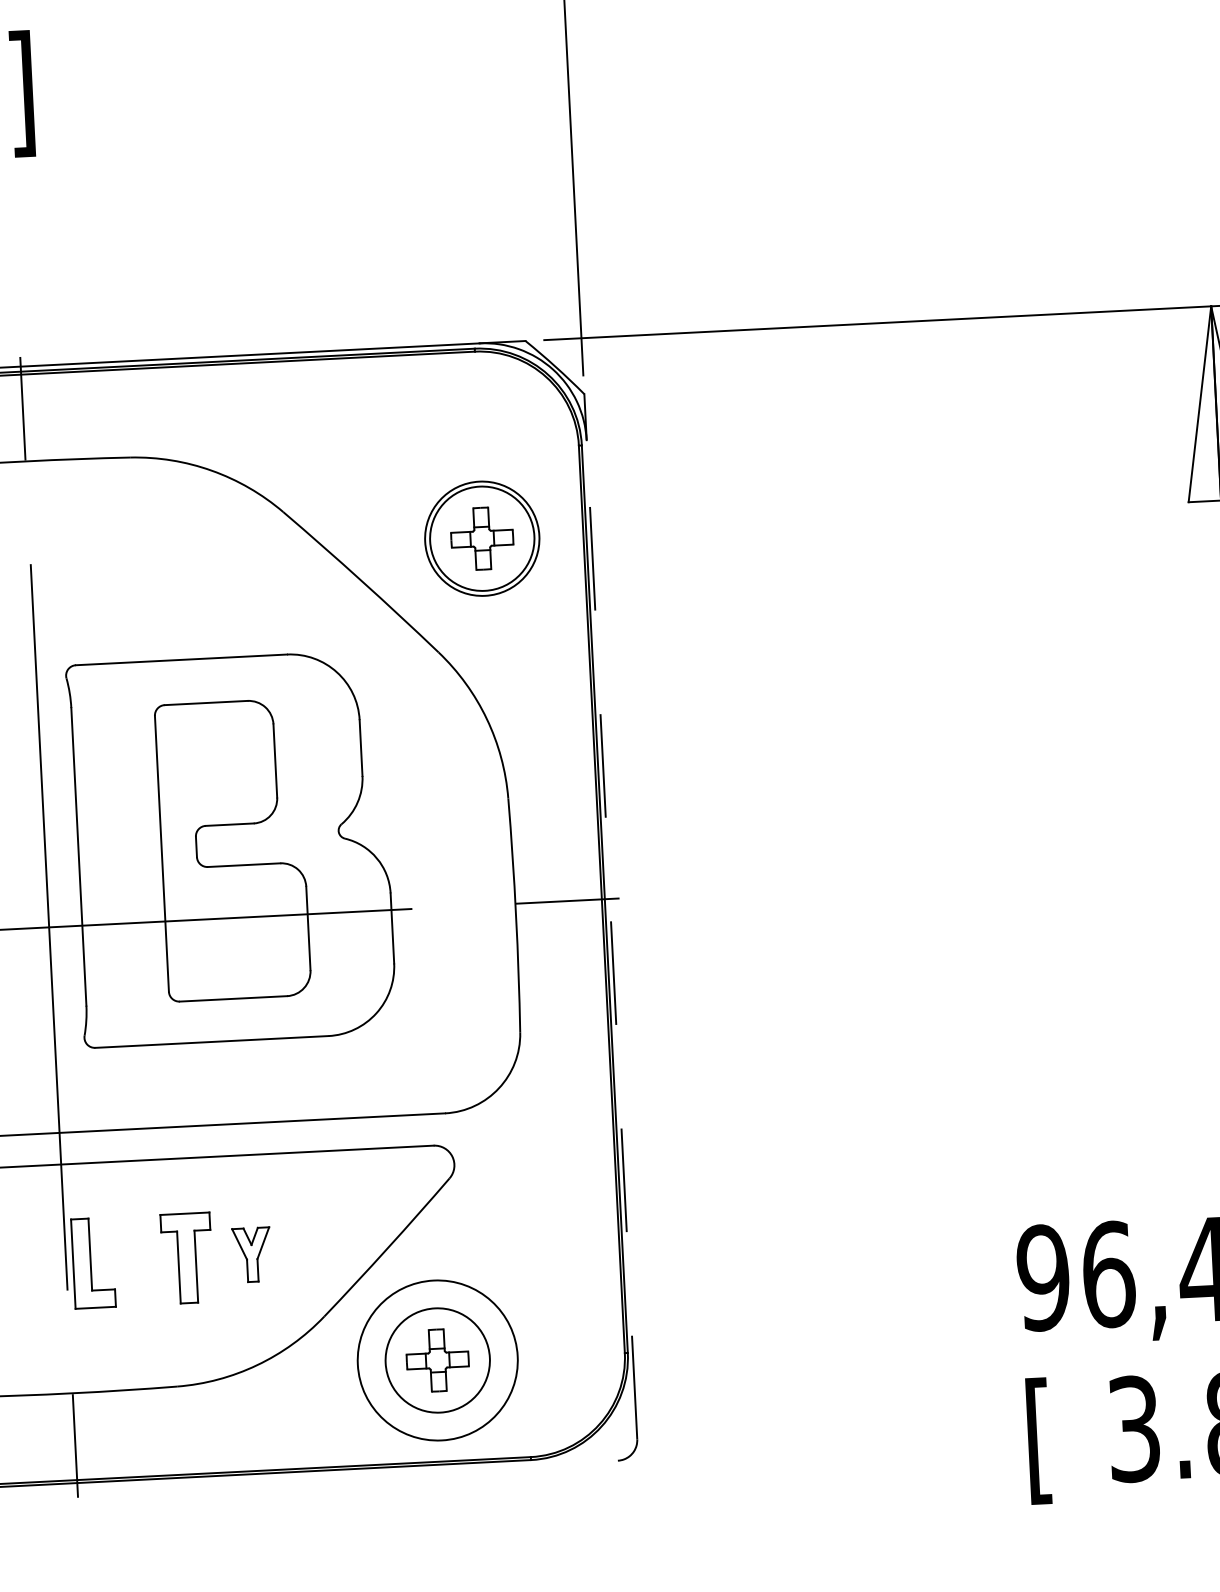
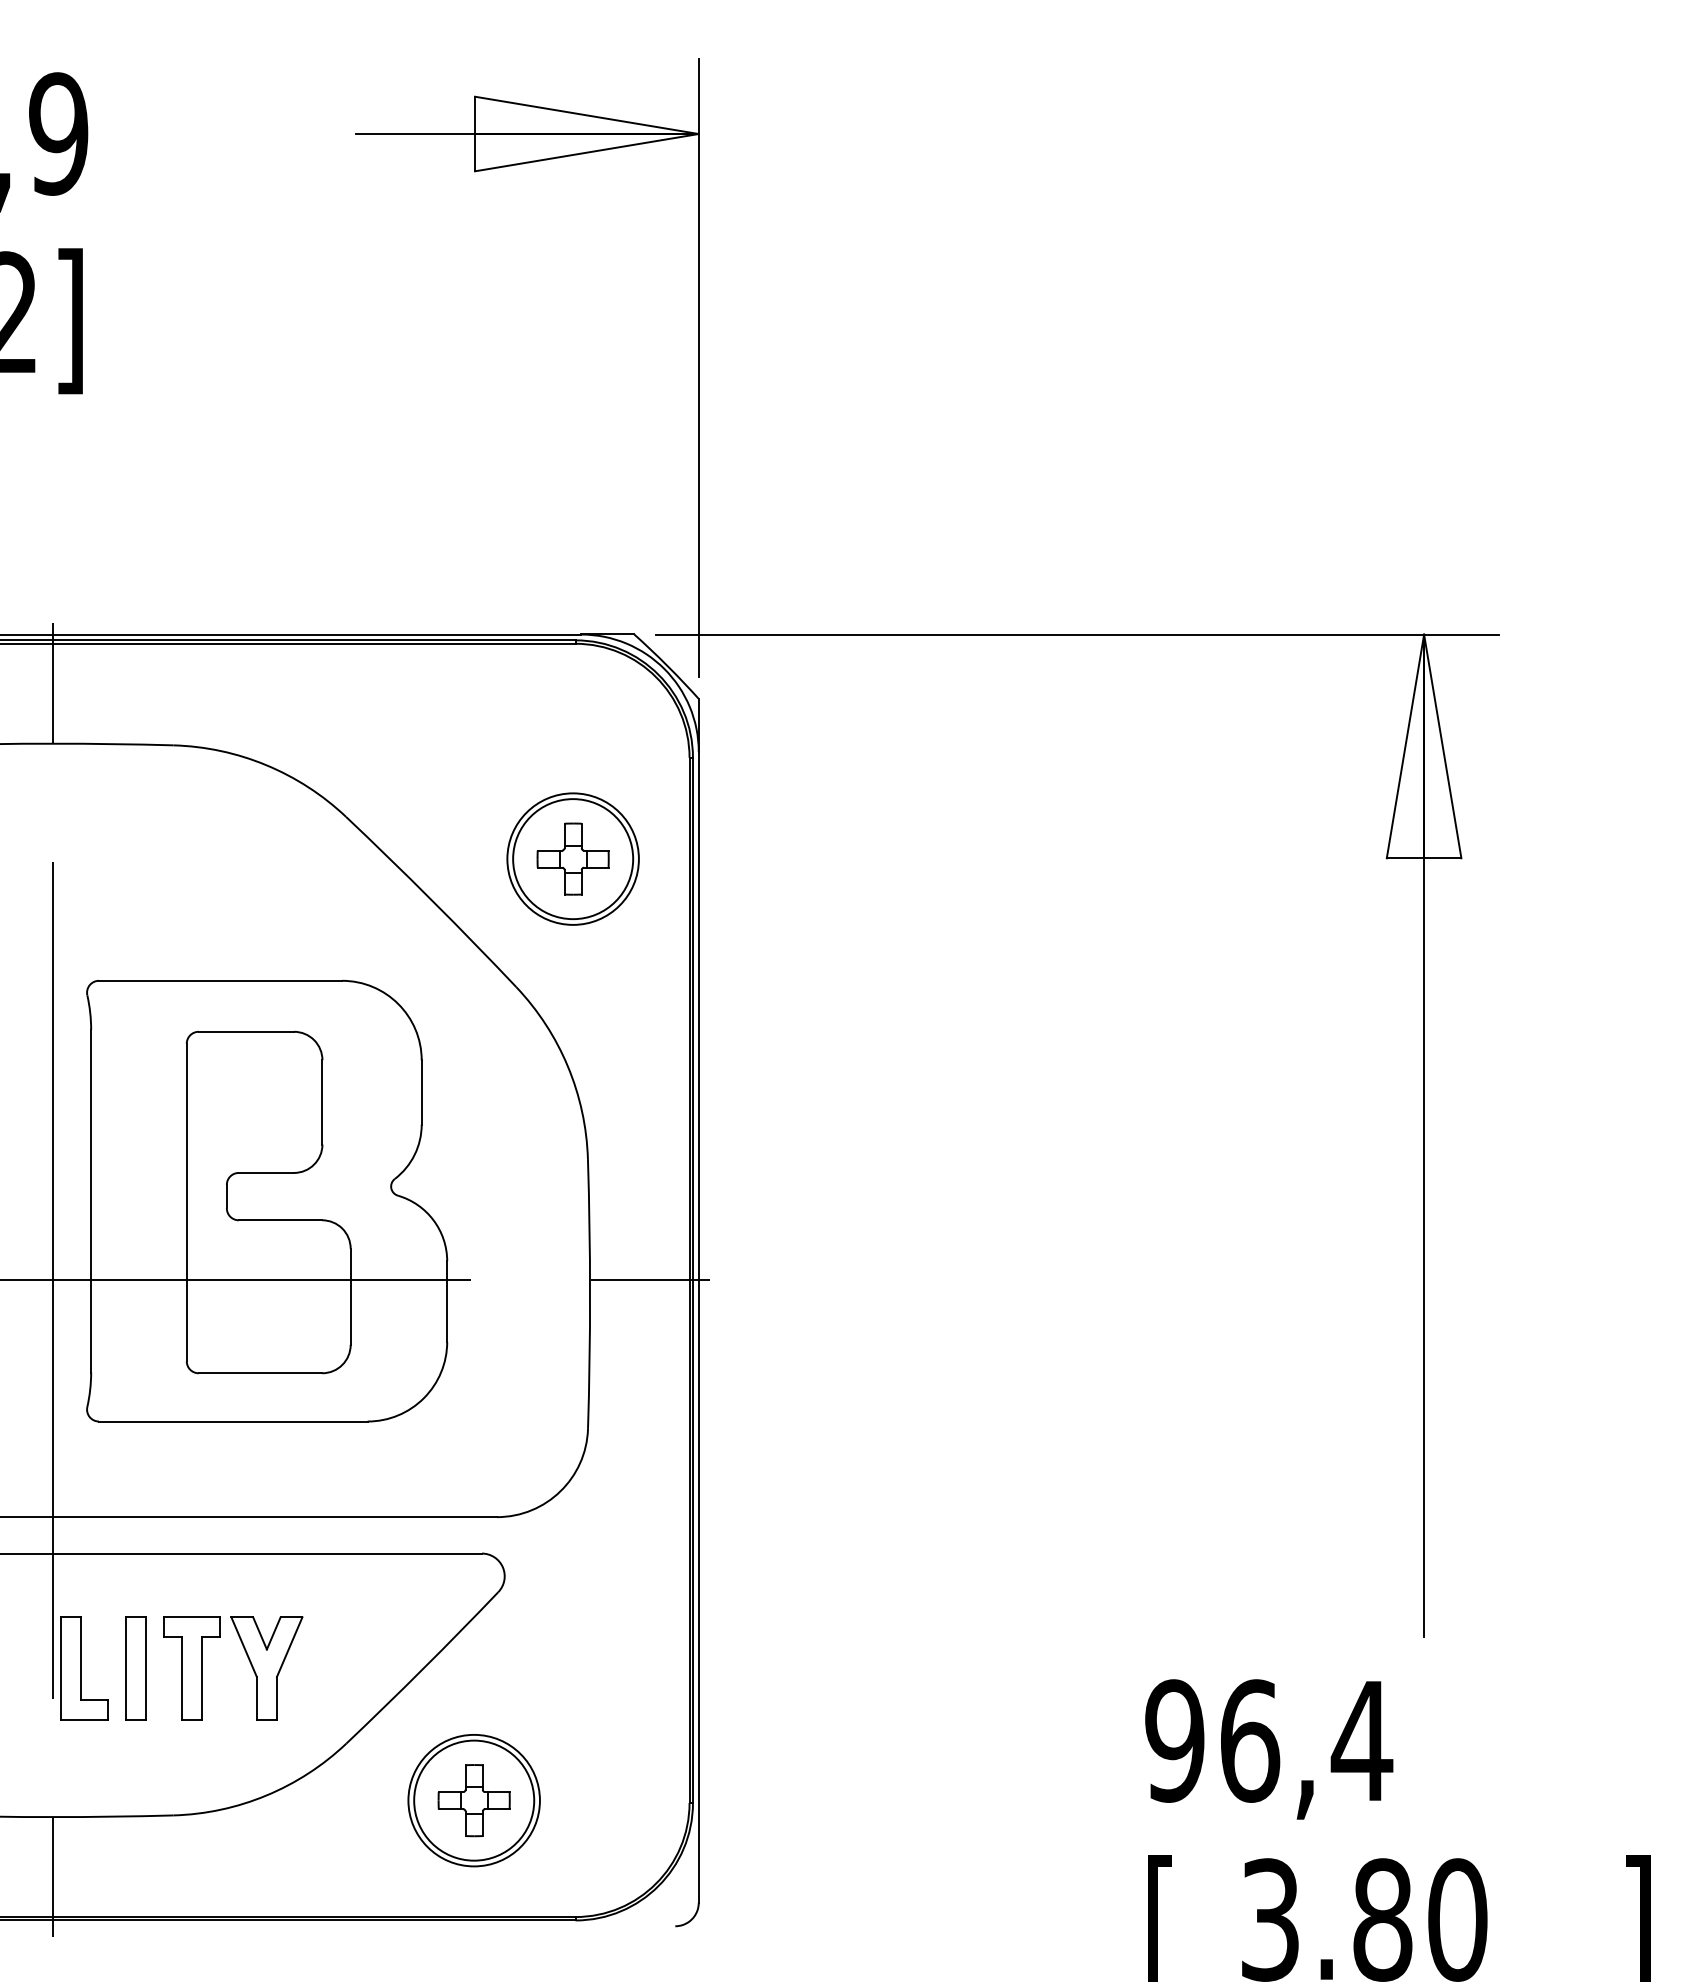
line: (611, 938) -> (698, 1326), dashed -> solid
part: (251, 1254) -> (266, 1668), size x1.67
part: (137, 1260) -> (135, 1668), added
circle: (437, 1360) -> (473, 1800), size x0.71

